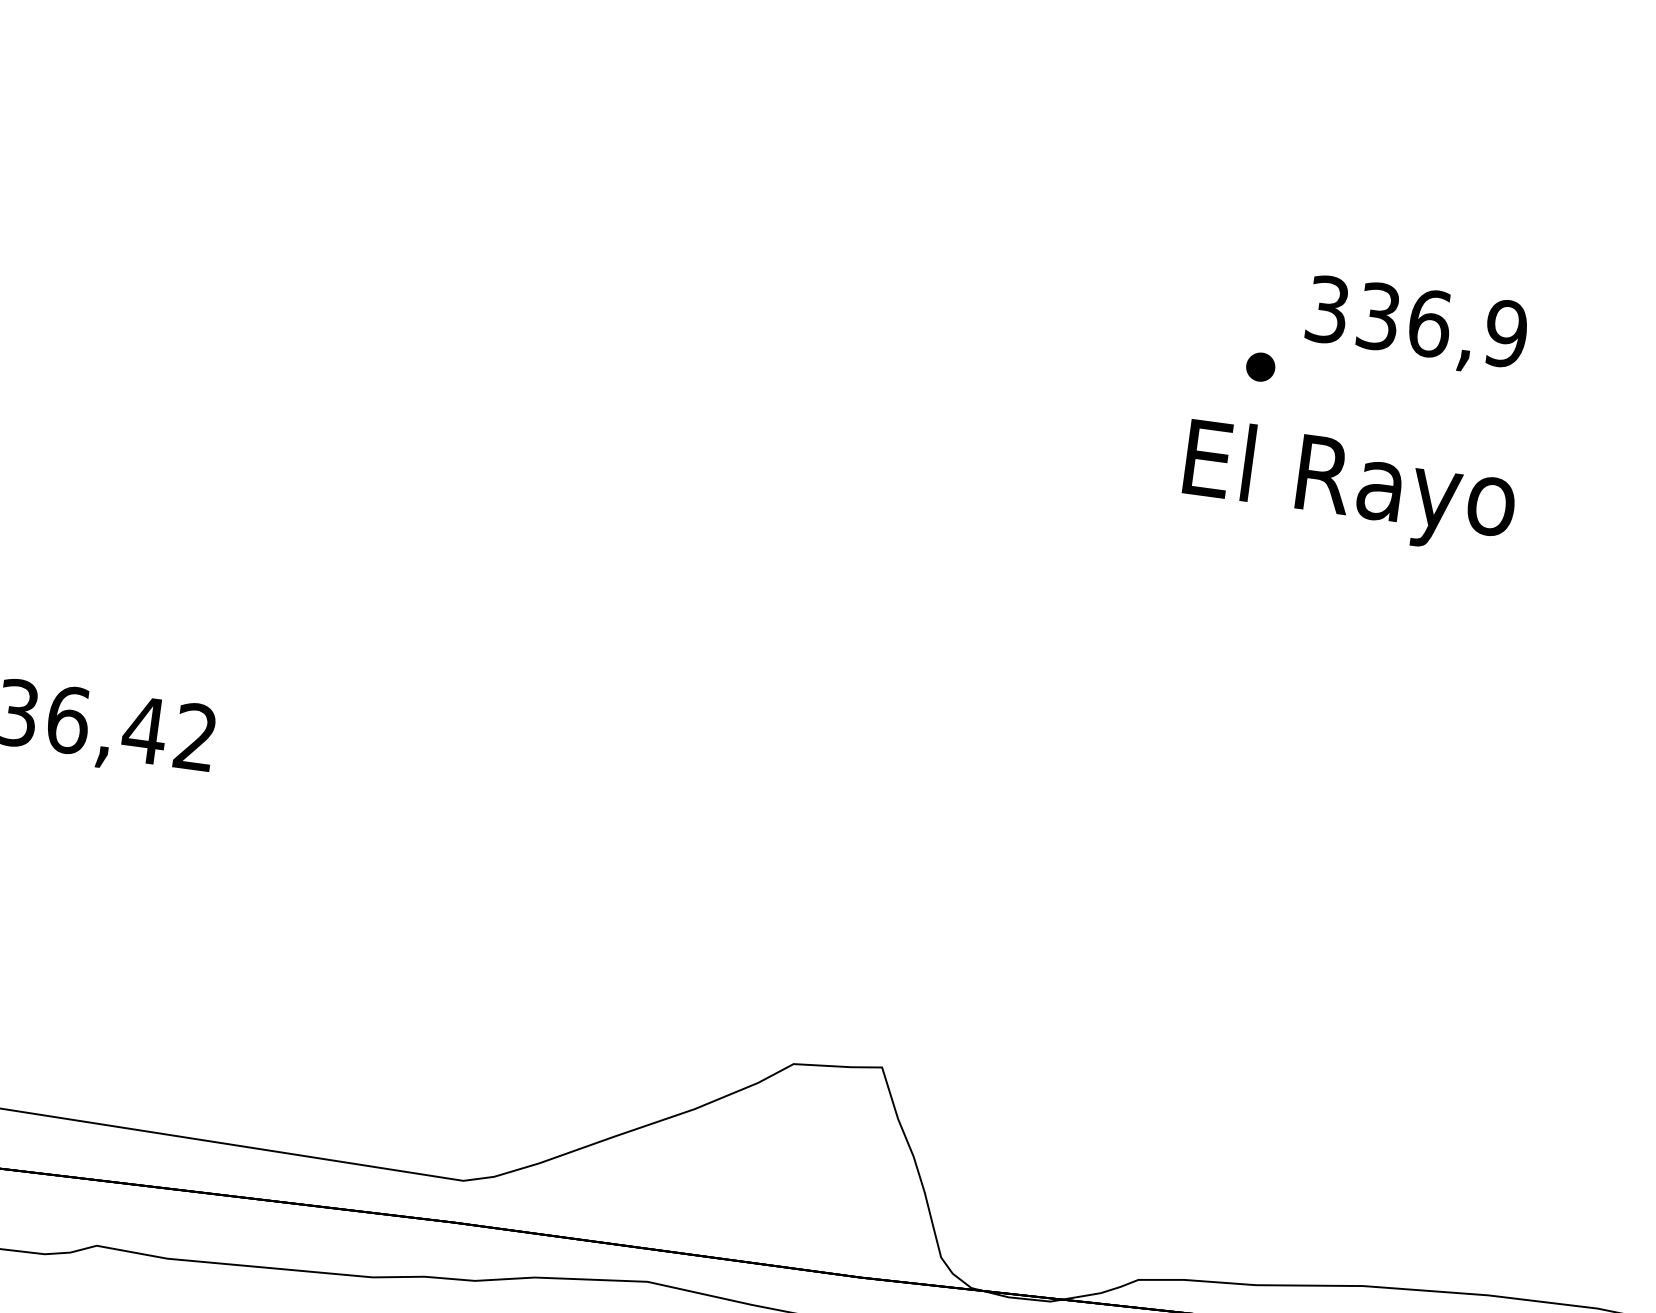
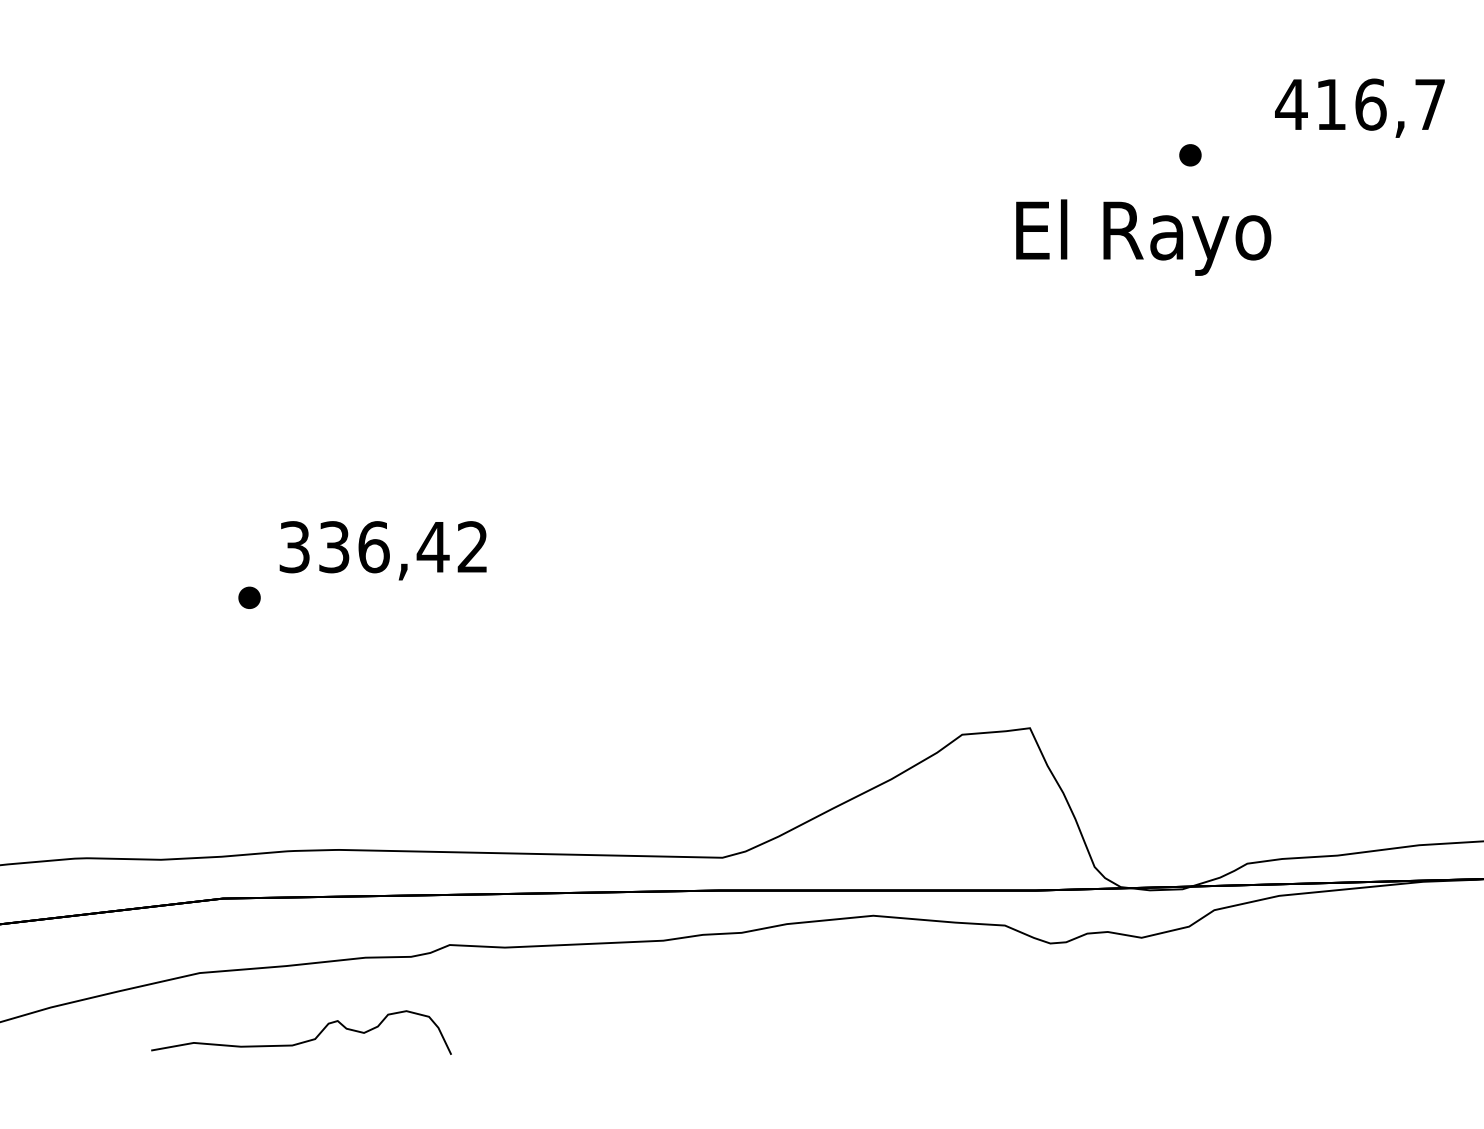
text: (1416, 321) -> (1360, 104), 336,9 -> 416,7
part: (1260, 367) -> (1190, 155), moved
text: (1349, 486) -> (1143, 237), moved

